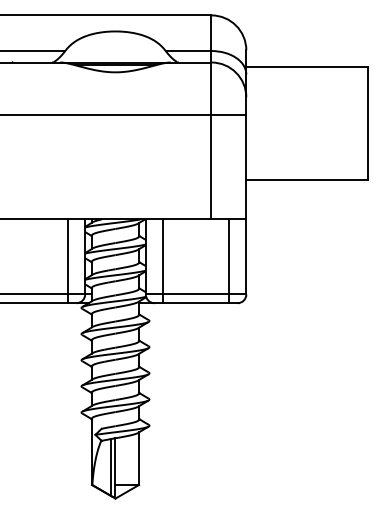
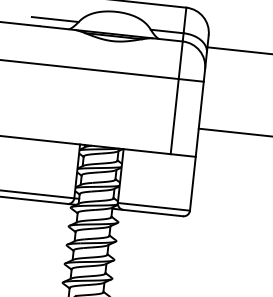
line: (67, 261) -> (64, 173), removed
line: (163, 261) -> (133, 180), removed
line: (228, 261) -> (179, 185), removed

